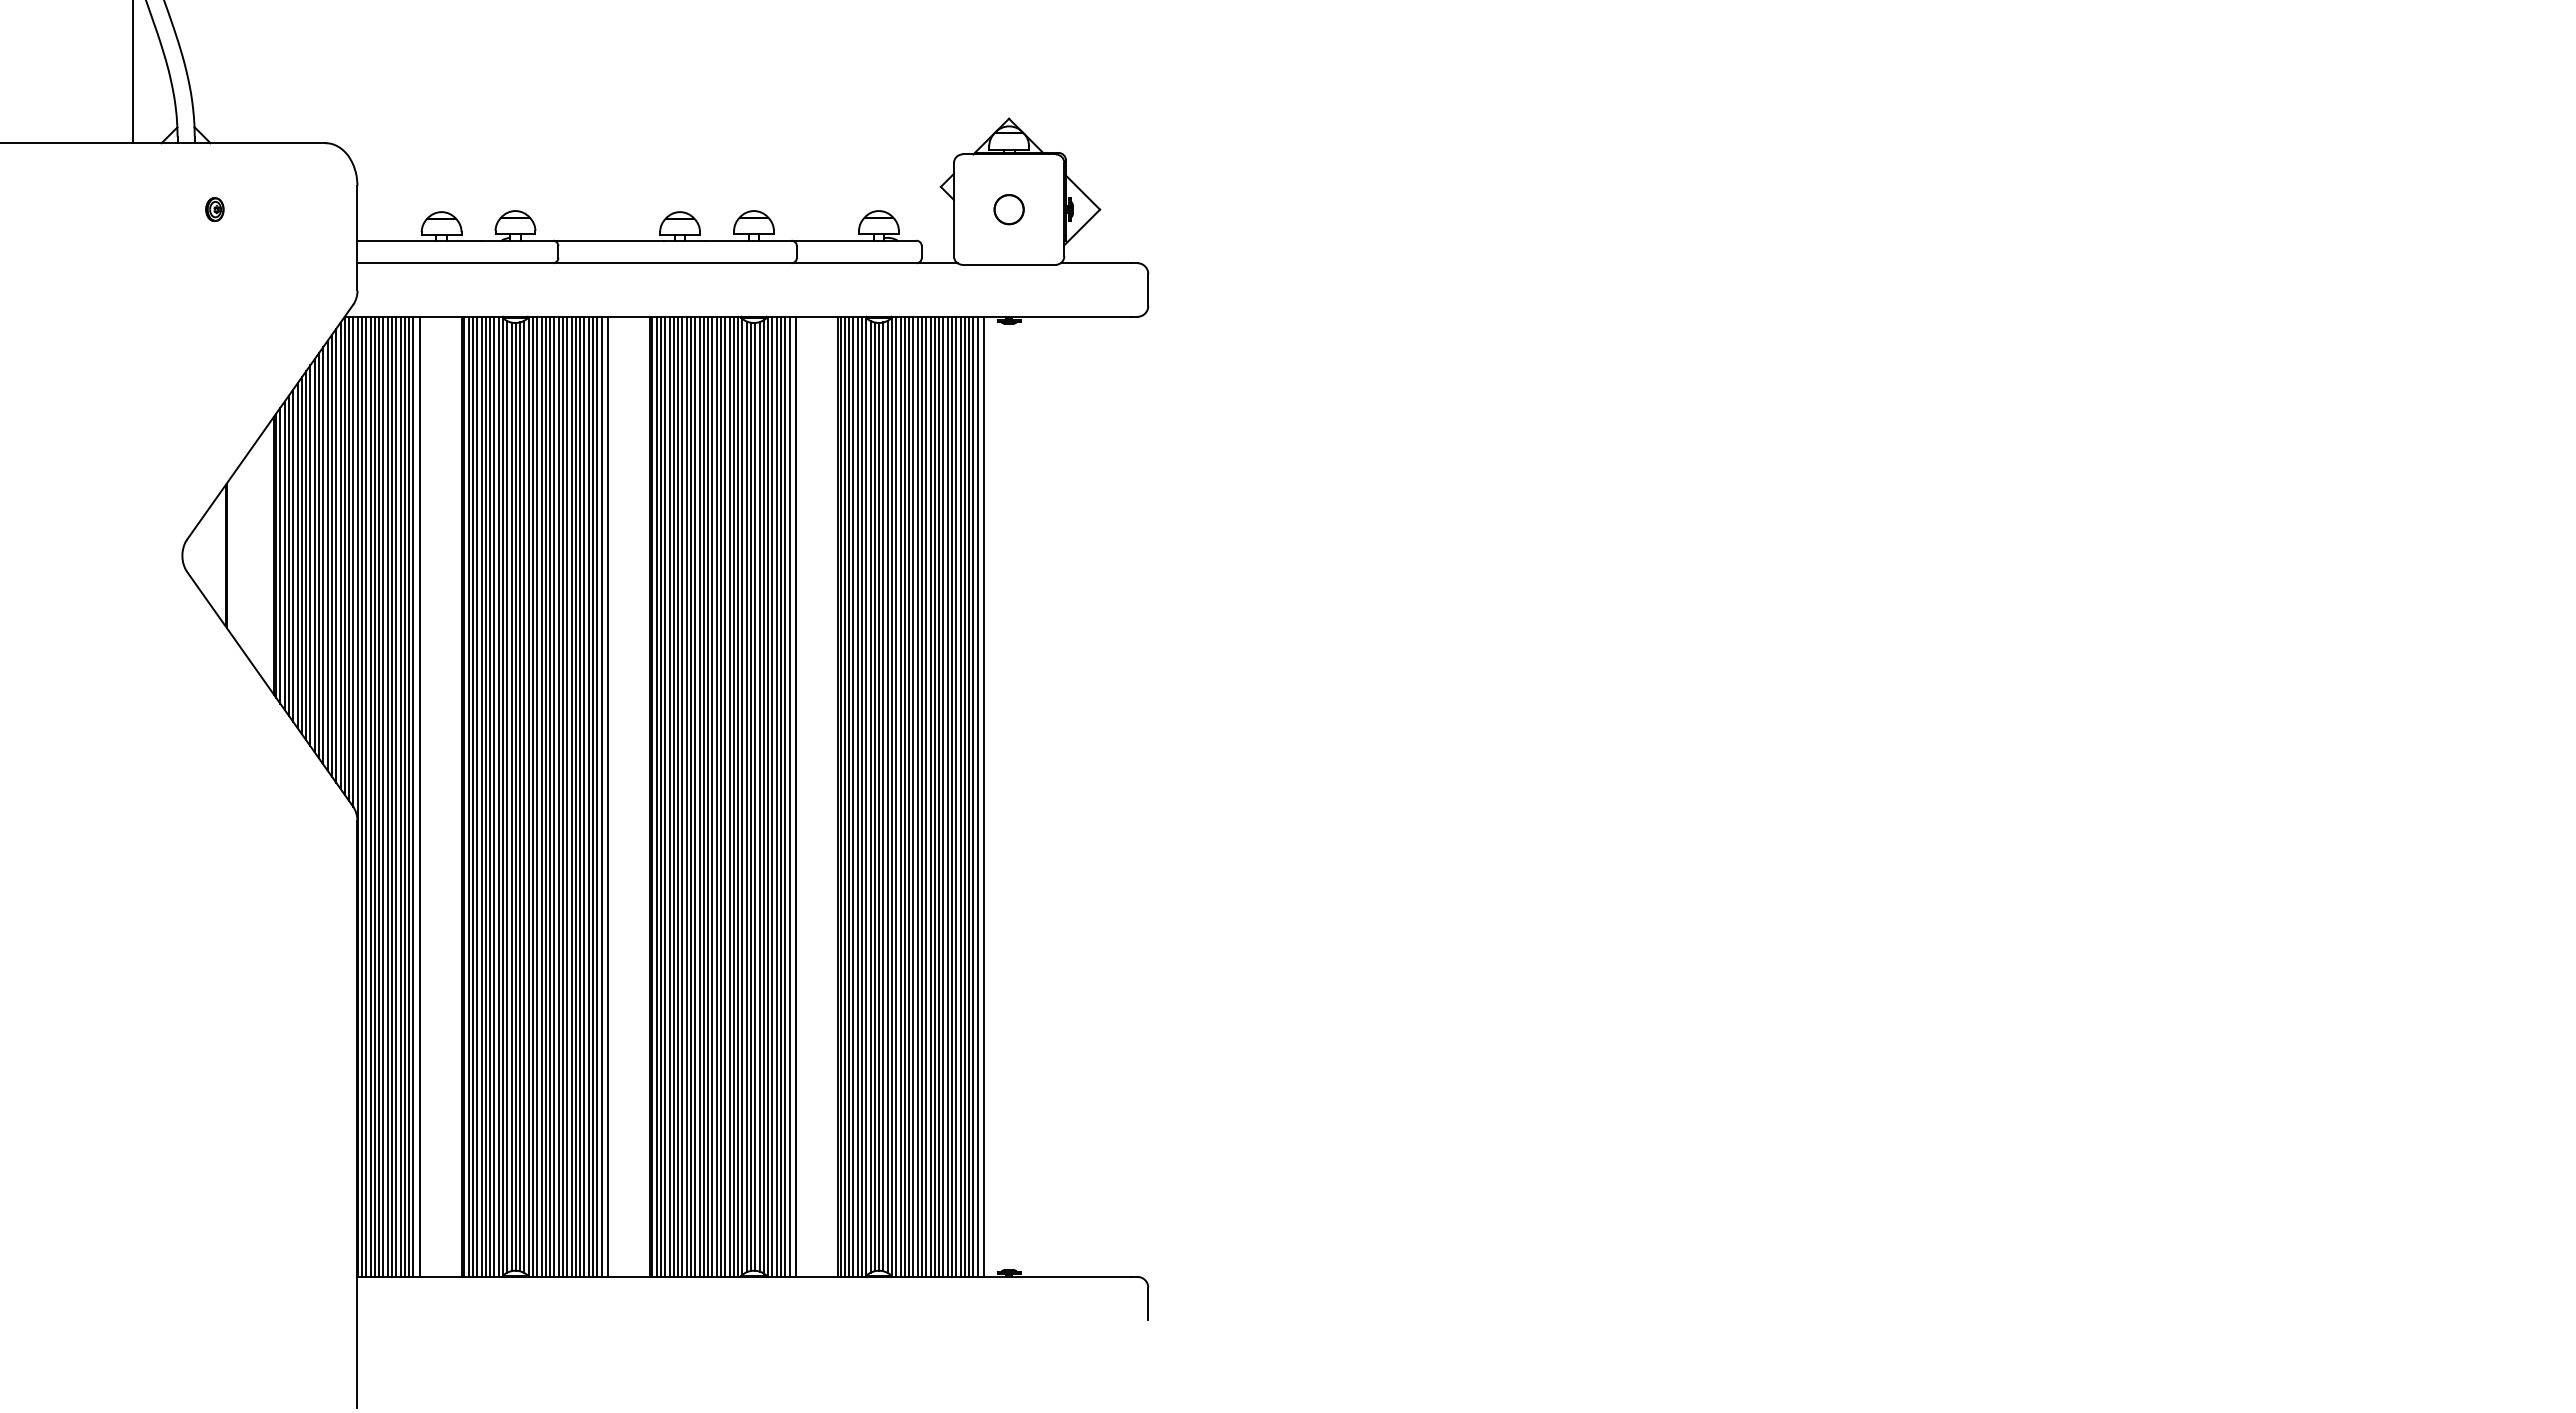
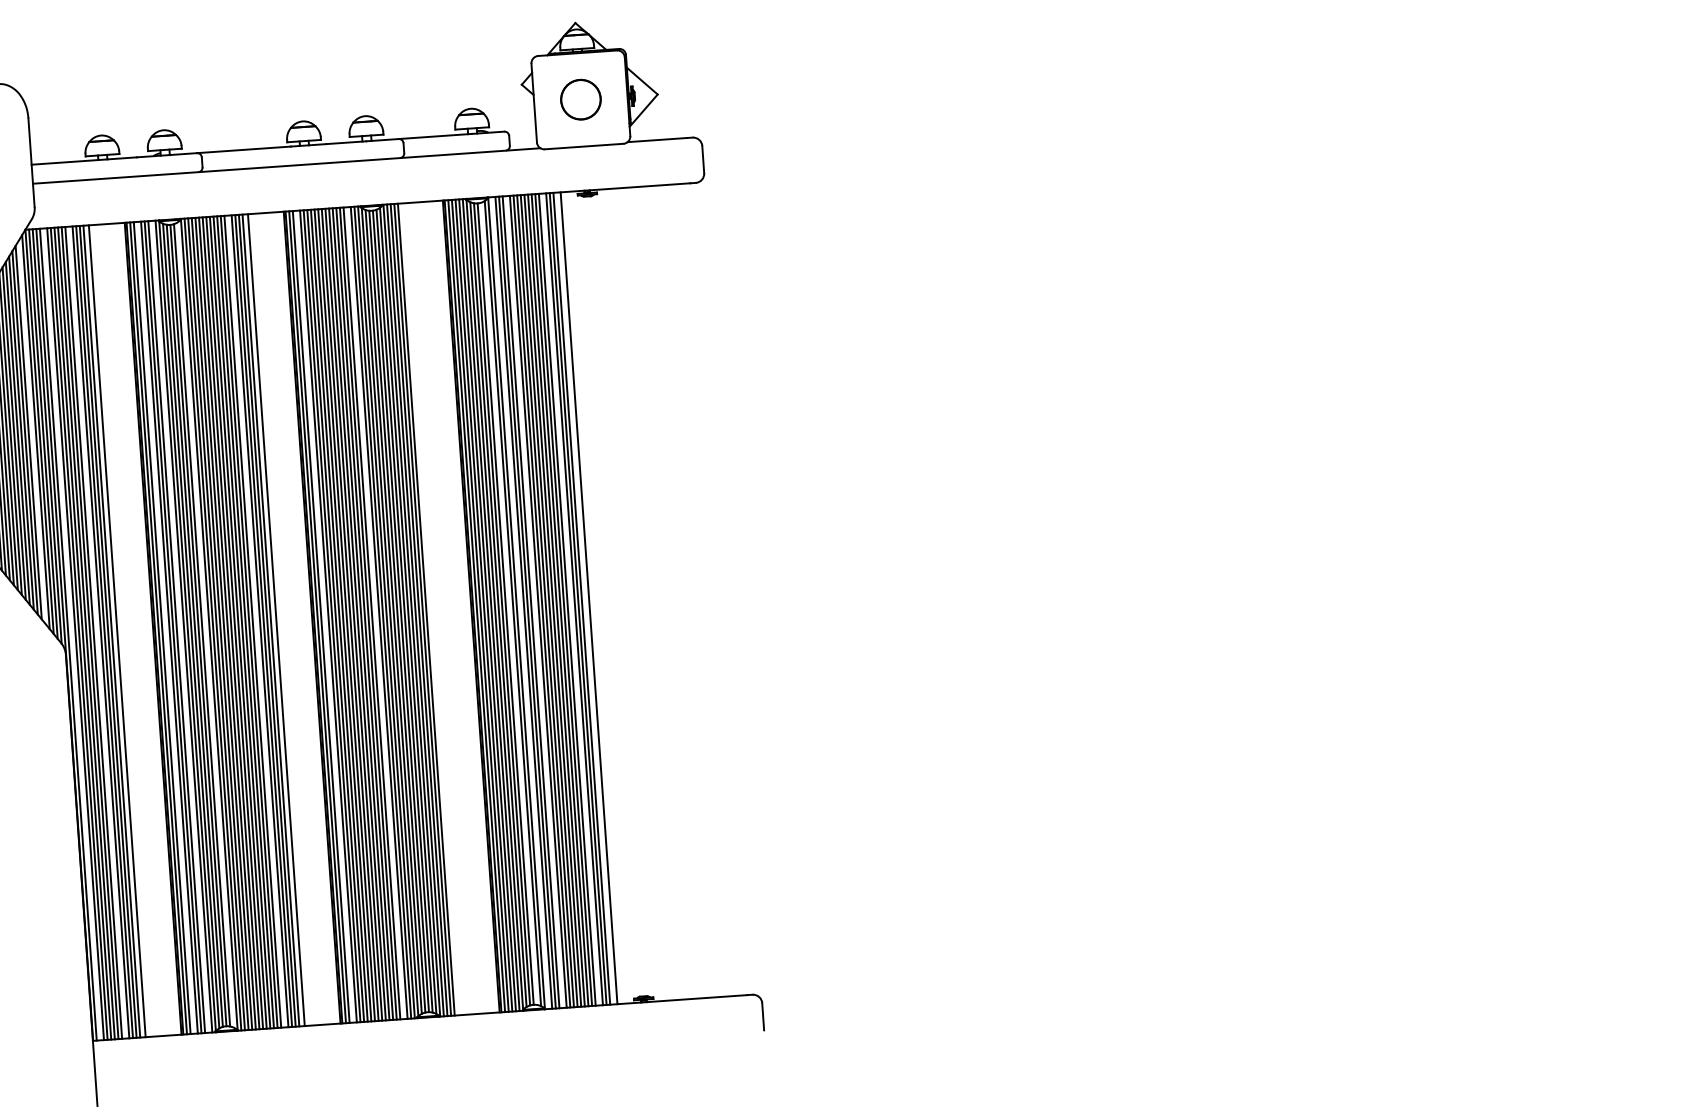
circle: (1008, 209) -> (580, 99), size x1.6
line: (336, 555) -> (32, 432), removed
line: (366, 796) -> (72, 634), removed
line: (396, 796) -> (97, 632), removed
line: (477, 796) -> (166, 627), removed
line: (494, 796) -> (180, 626), removed
line: (524, 796) -> (205, 624), removed
line: (584, 796) -> (256, 621), removed
line: (665, 796) -> (325, 616), removed
line: (725, 796) -> (375, 612), removed
line: (789, 796) -> (429, 609), removed
line: (796, 796) -> (435, 608), removed
line: (883, 796) -> (509, 603), removed
line: (896, 796) -> (520, 602), removed
line: (913, 796) -> (534, 601), removed
line: (956, 796) -> (571, 599), removed
line: (973, 796) -> (585, 598), removed
line: (984, 796) -> (594, 597), removed

